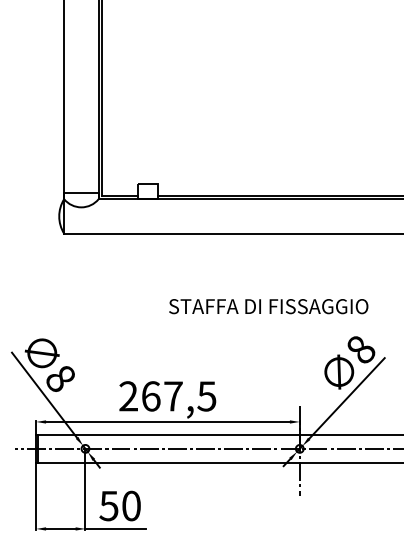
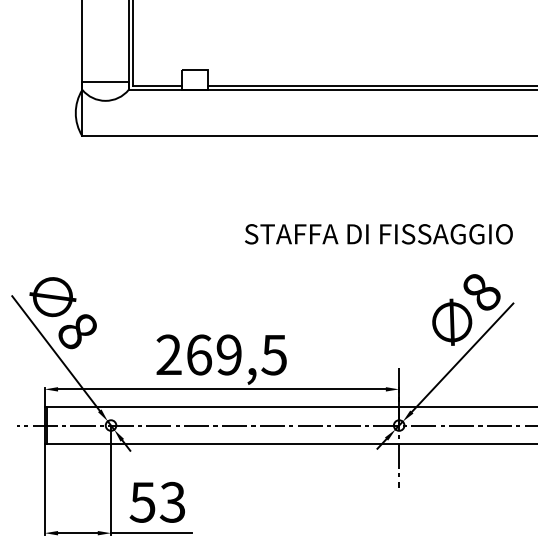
text: (268, 306) -> (378, 234), moved
text: (173, 396) -> (229, 355), 267,5 -> 269,5
text: (130, 505) -> (171, 501), 50 -> 53

